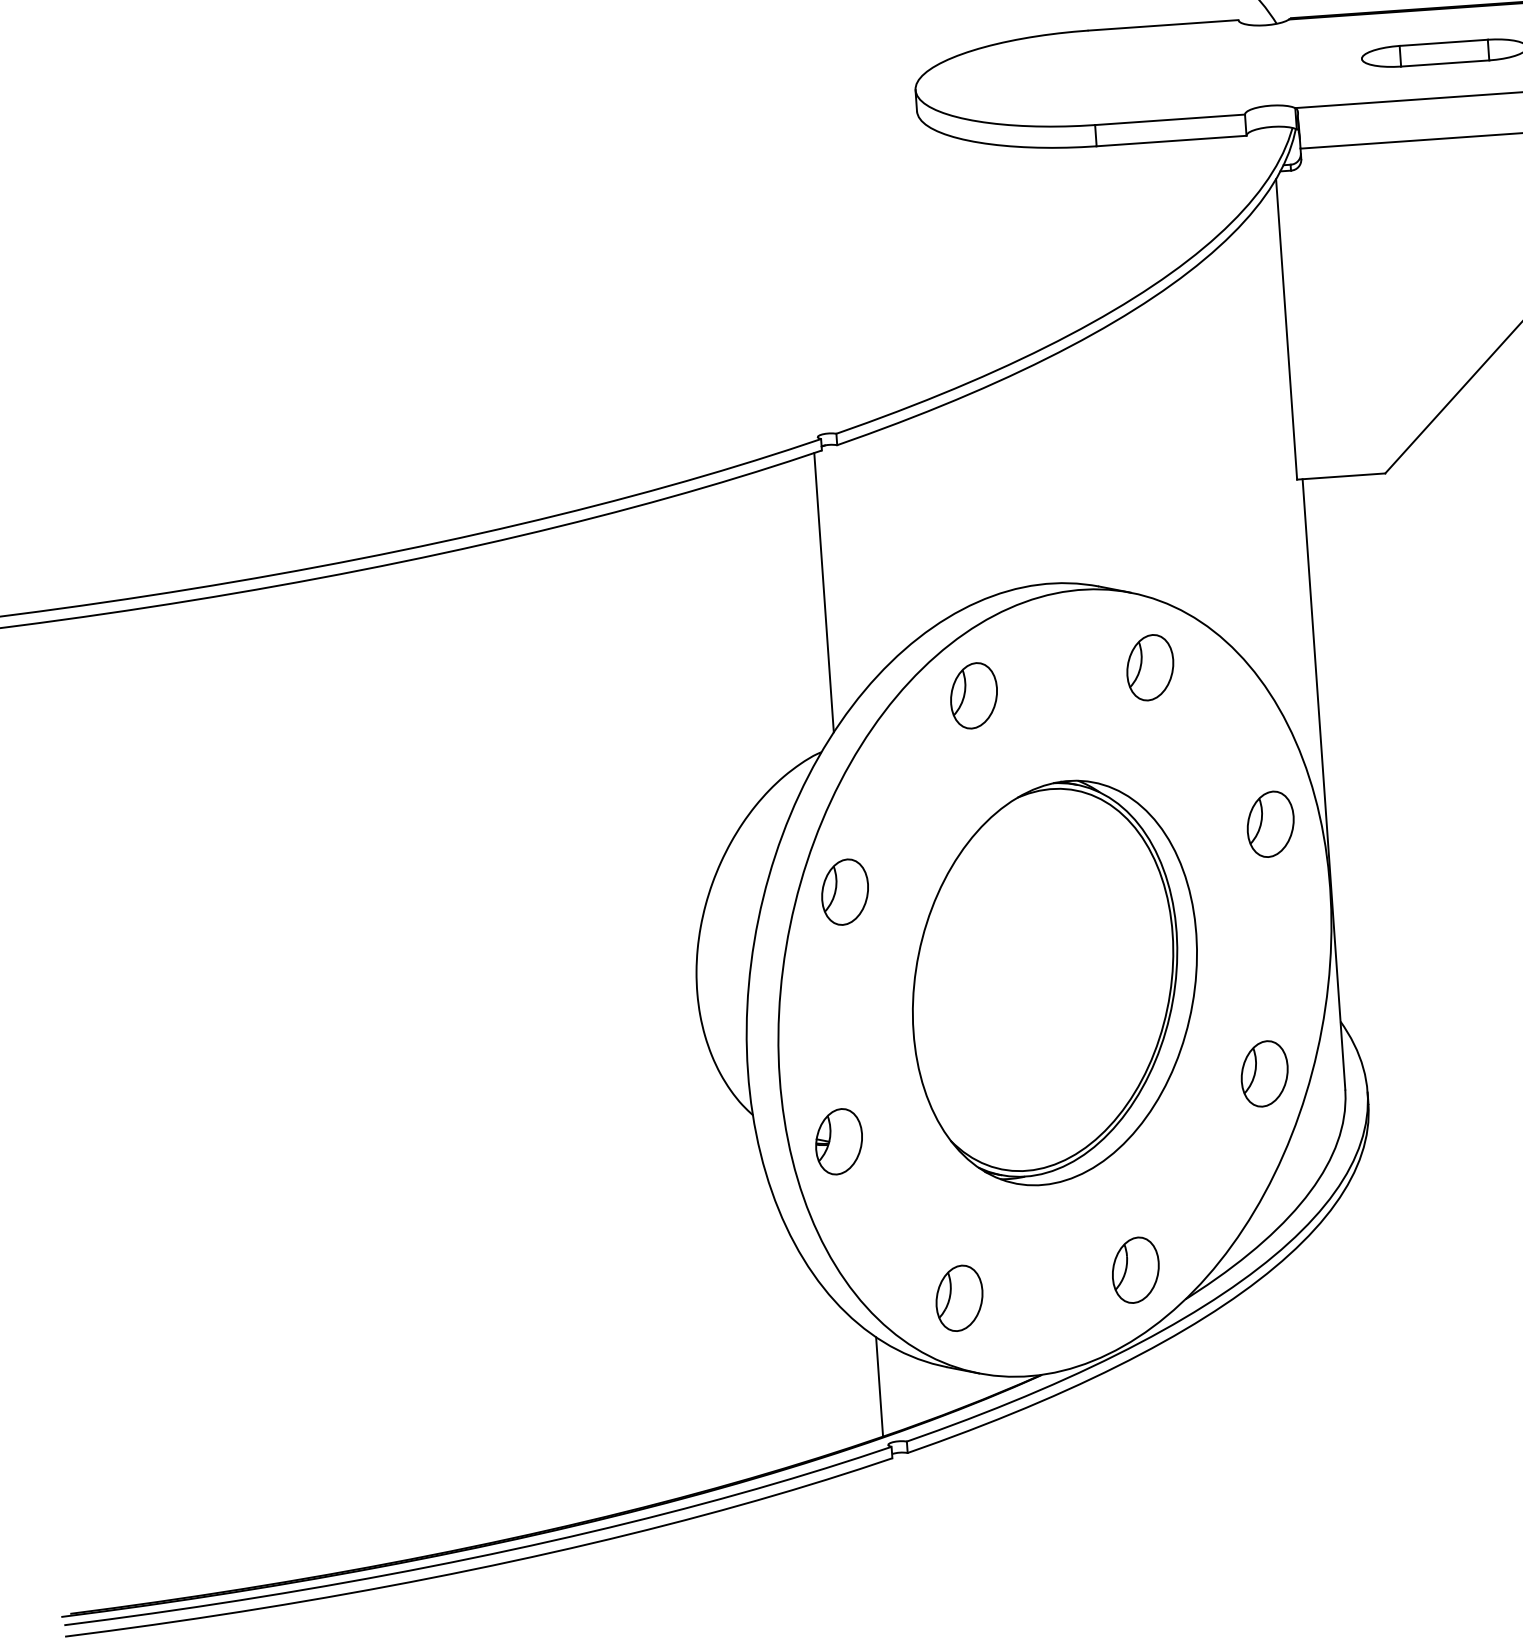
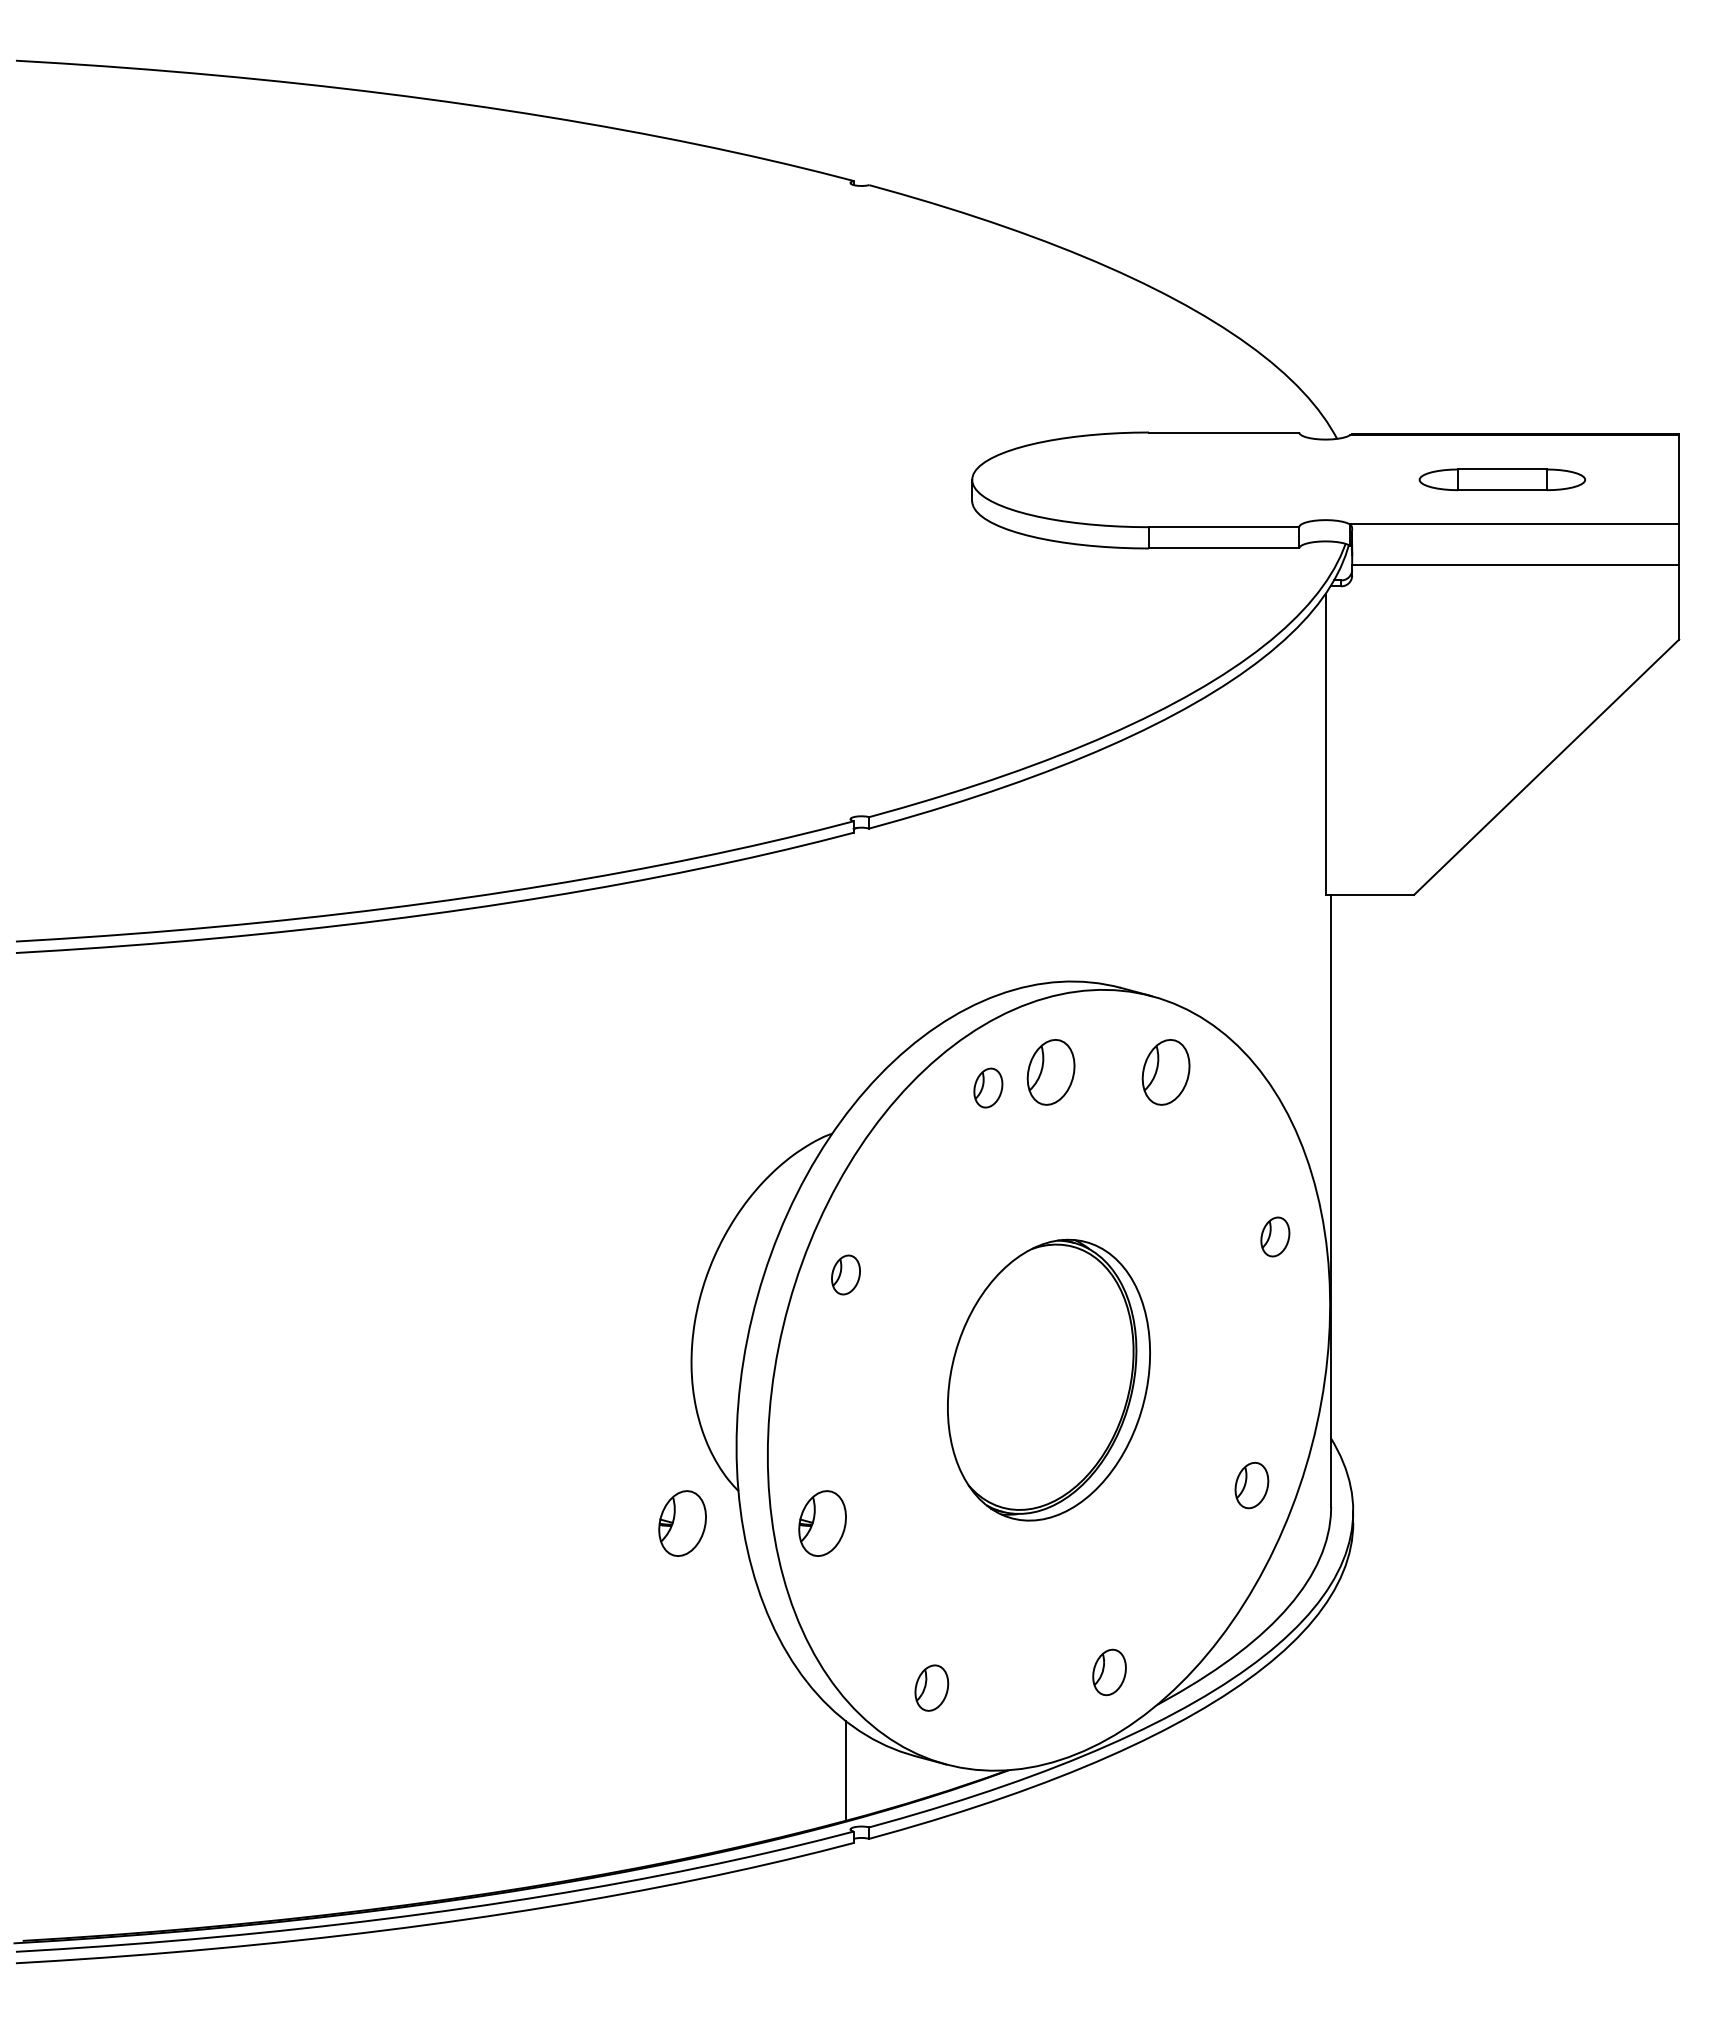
line: (823, 592) -> (845, 974), removed
part: (1034, 675) -> (1050, 1072), added
part: (974, 695) -> (988, 1087), size x0.6
part: (1270, 823) -> (1275, 1236), size x0.6
part: (844, 891) -> (845, 1274), size x0.6
part: (1054, 982) -> (1048, 1379), size x0.7
part: (1264, 1073) -> (1251, 1485), size x0.7
part: (699, 1151) -> (682, 1523), added
part: (1135, 1270) -> (1109, 1672), size x0.7
part: (959, 1297) -> (931, 1687), size x0.7

